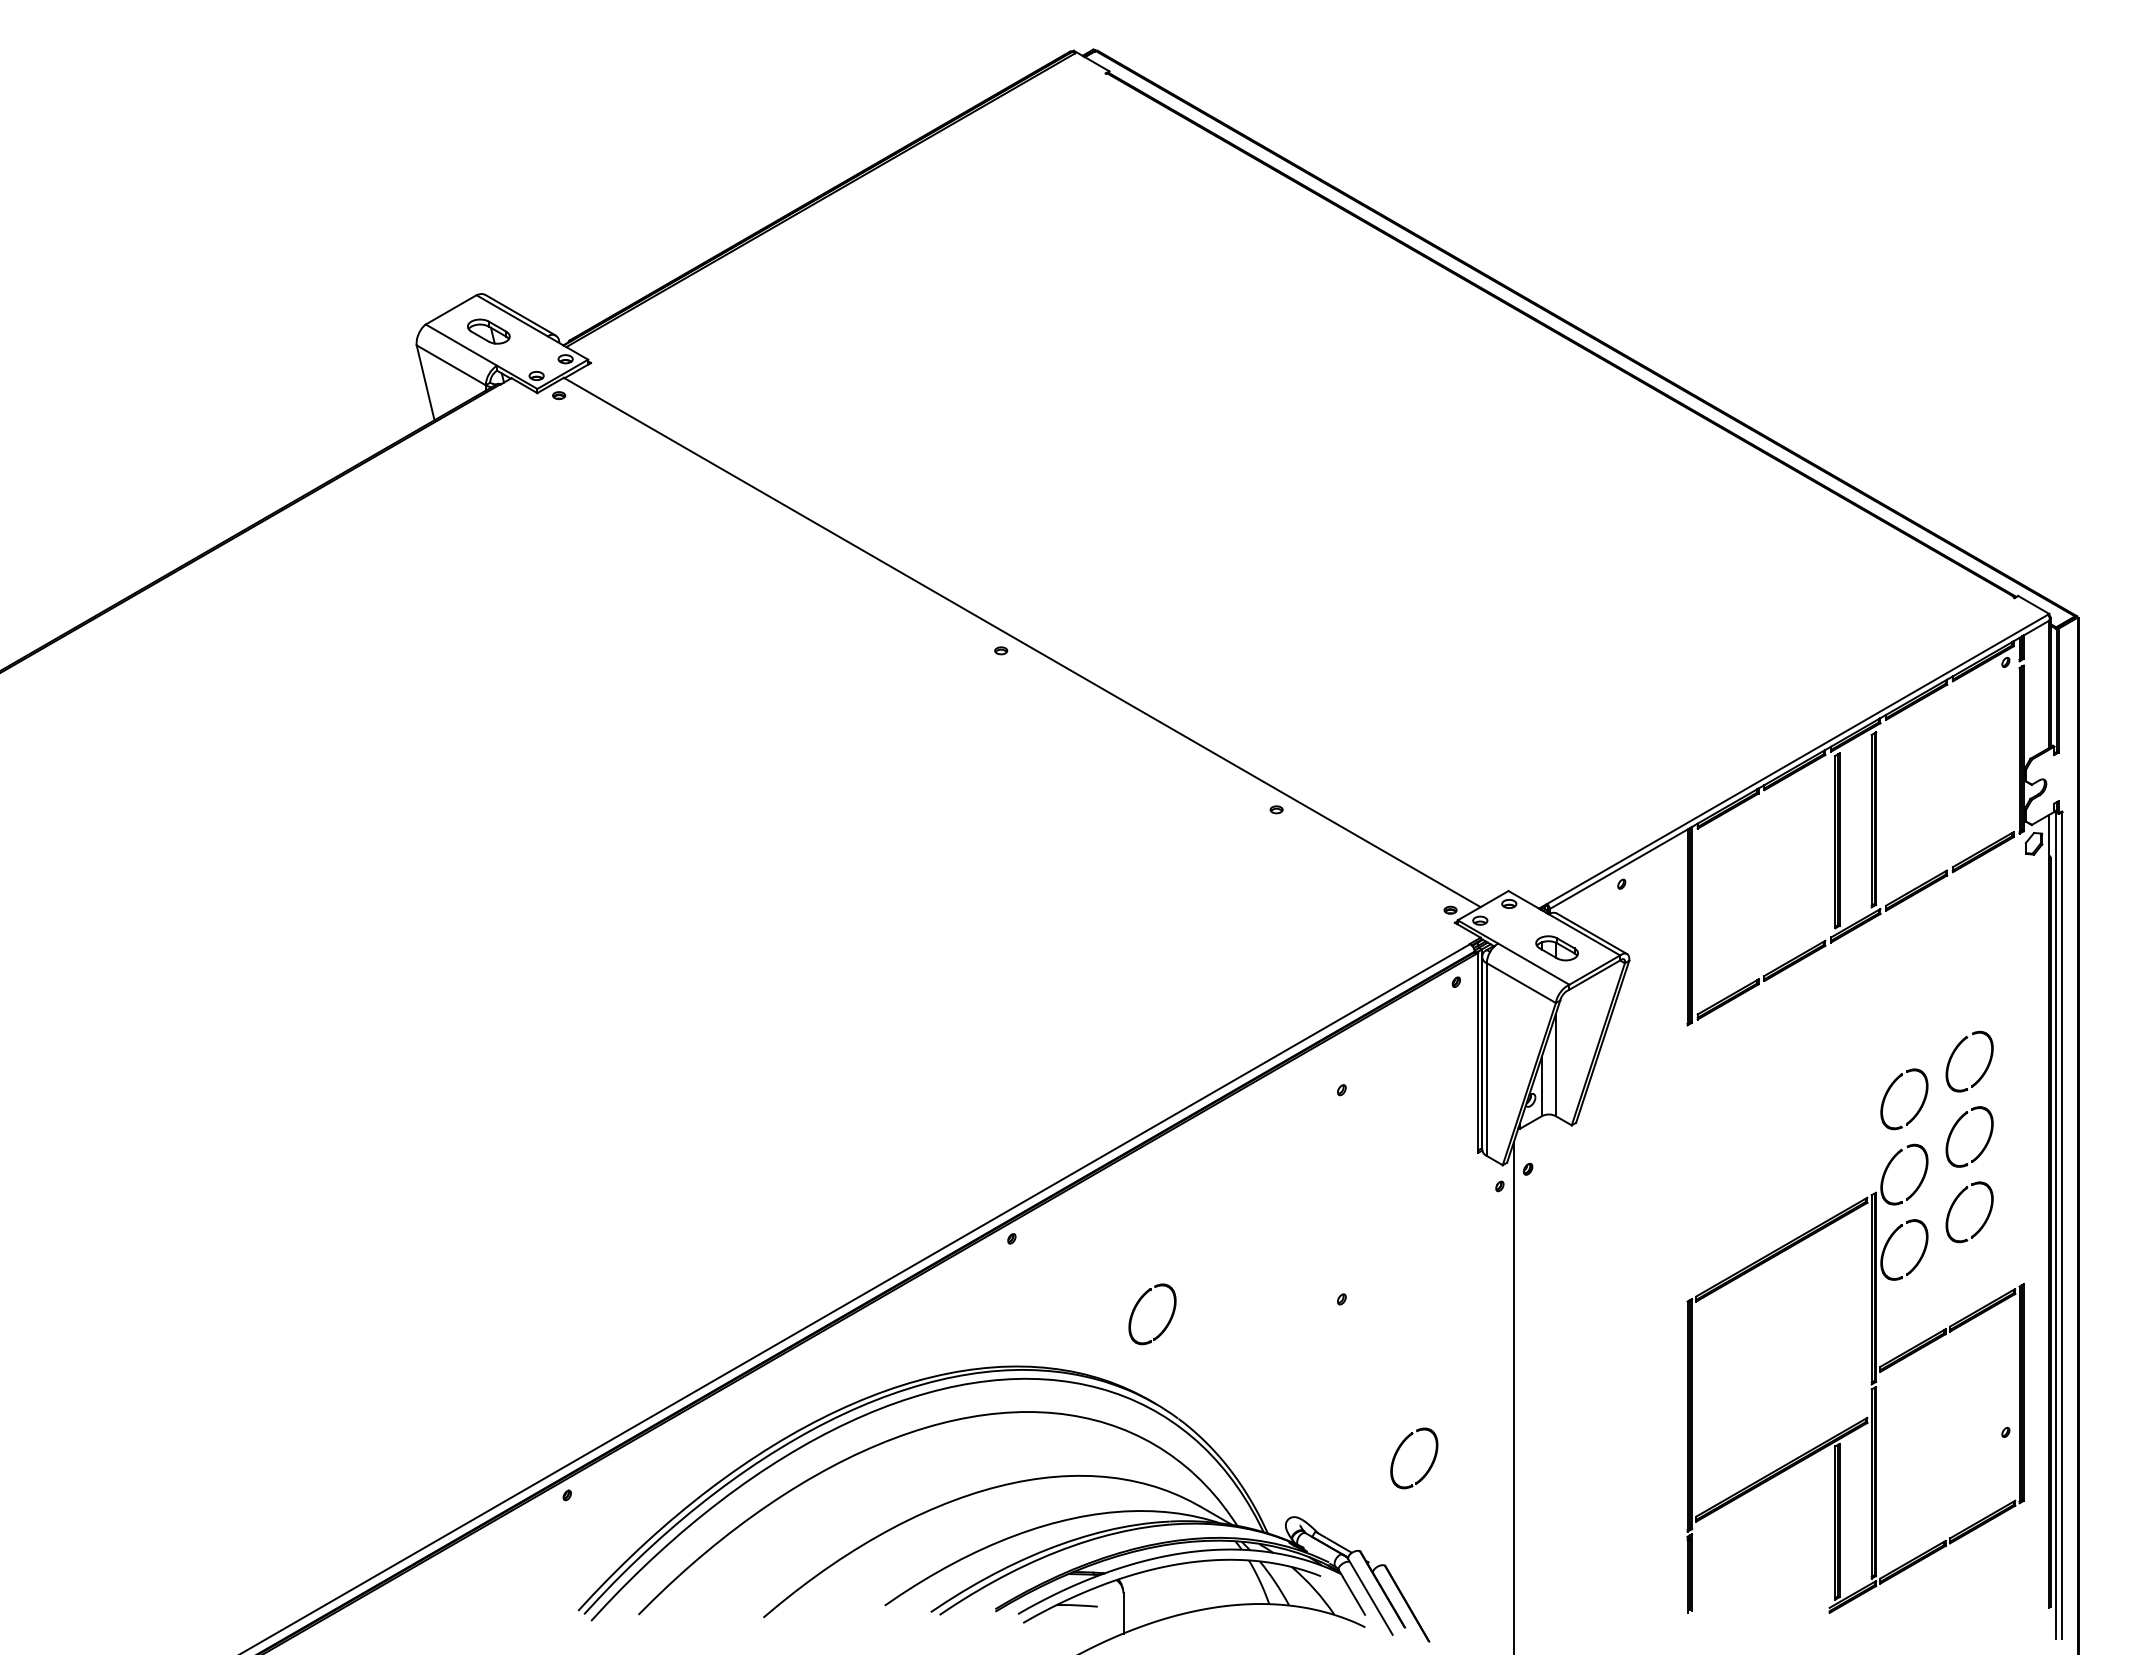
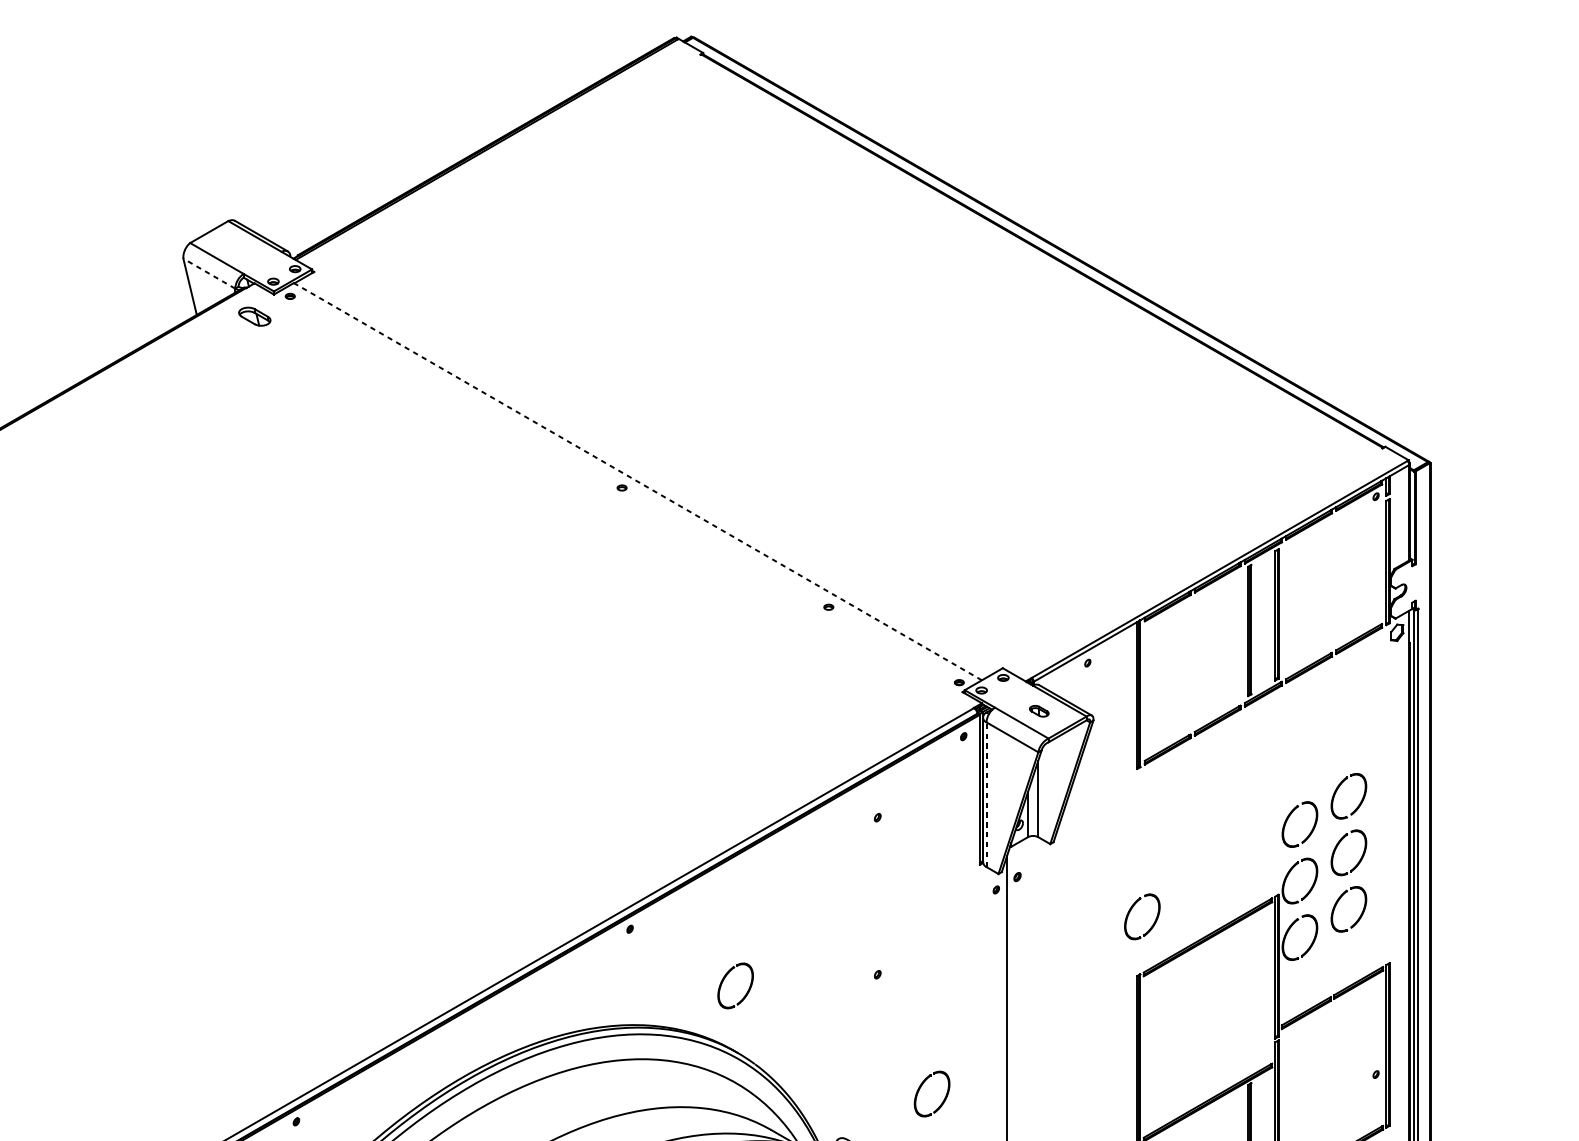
part: (488, 331) -> (254, 316), moved
line: (451, 365) -> (209, 273), solid -> dashed
line: (1021, 642) -> (637, 481), solid -> dashed
part: (1556, 948) -> (1038, 711), size x0.6
line: (1486, 1059) -> (986, 794), solid -> dashed
part: (1709, 1230) -> (1153, 923), added

